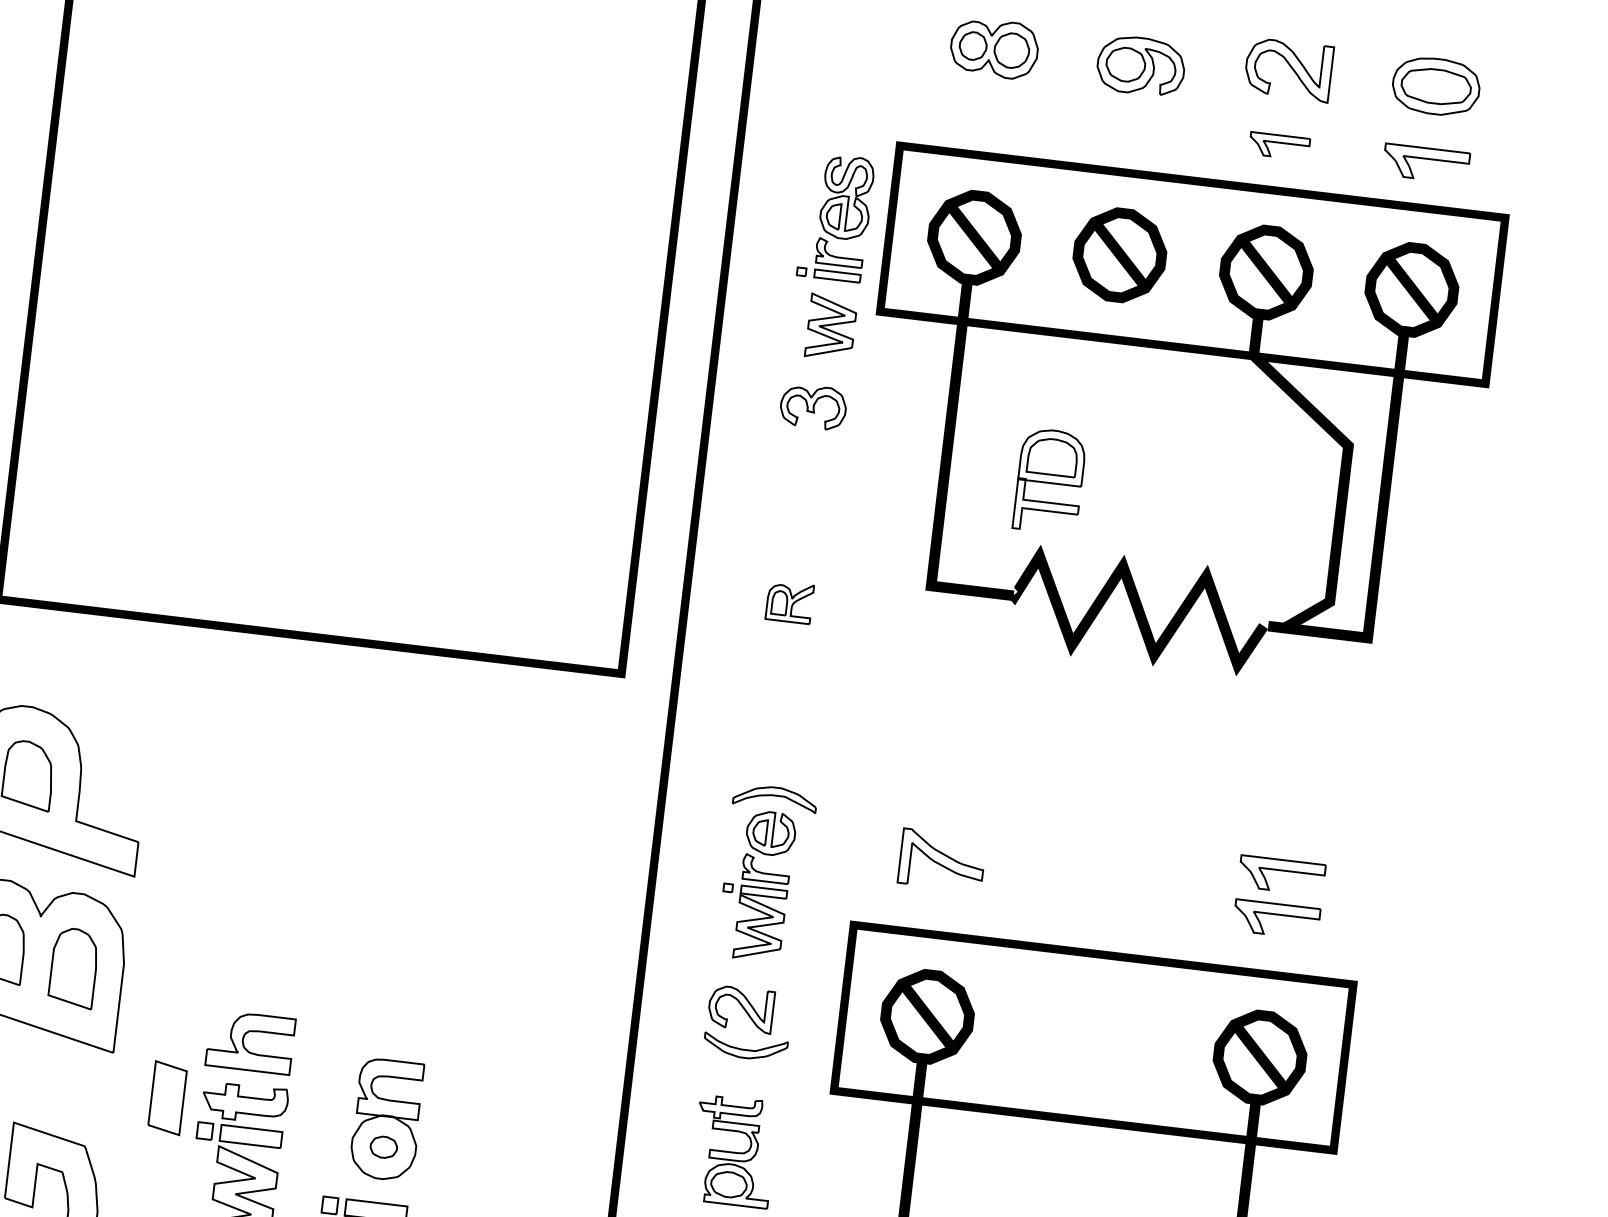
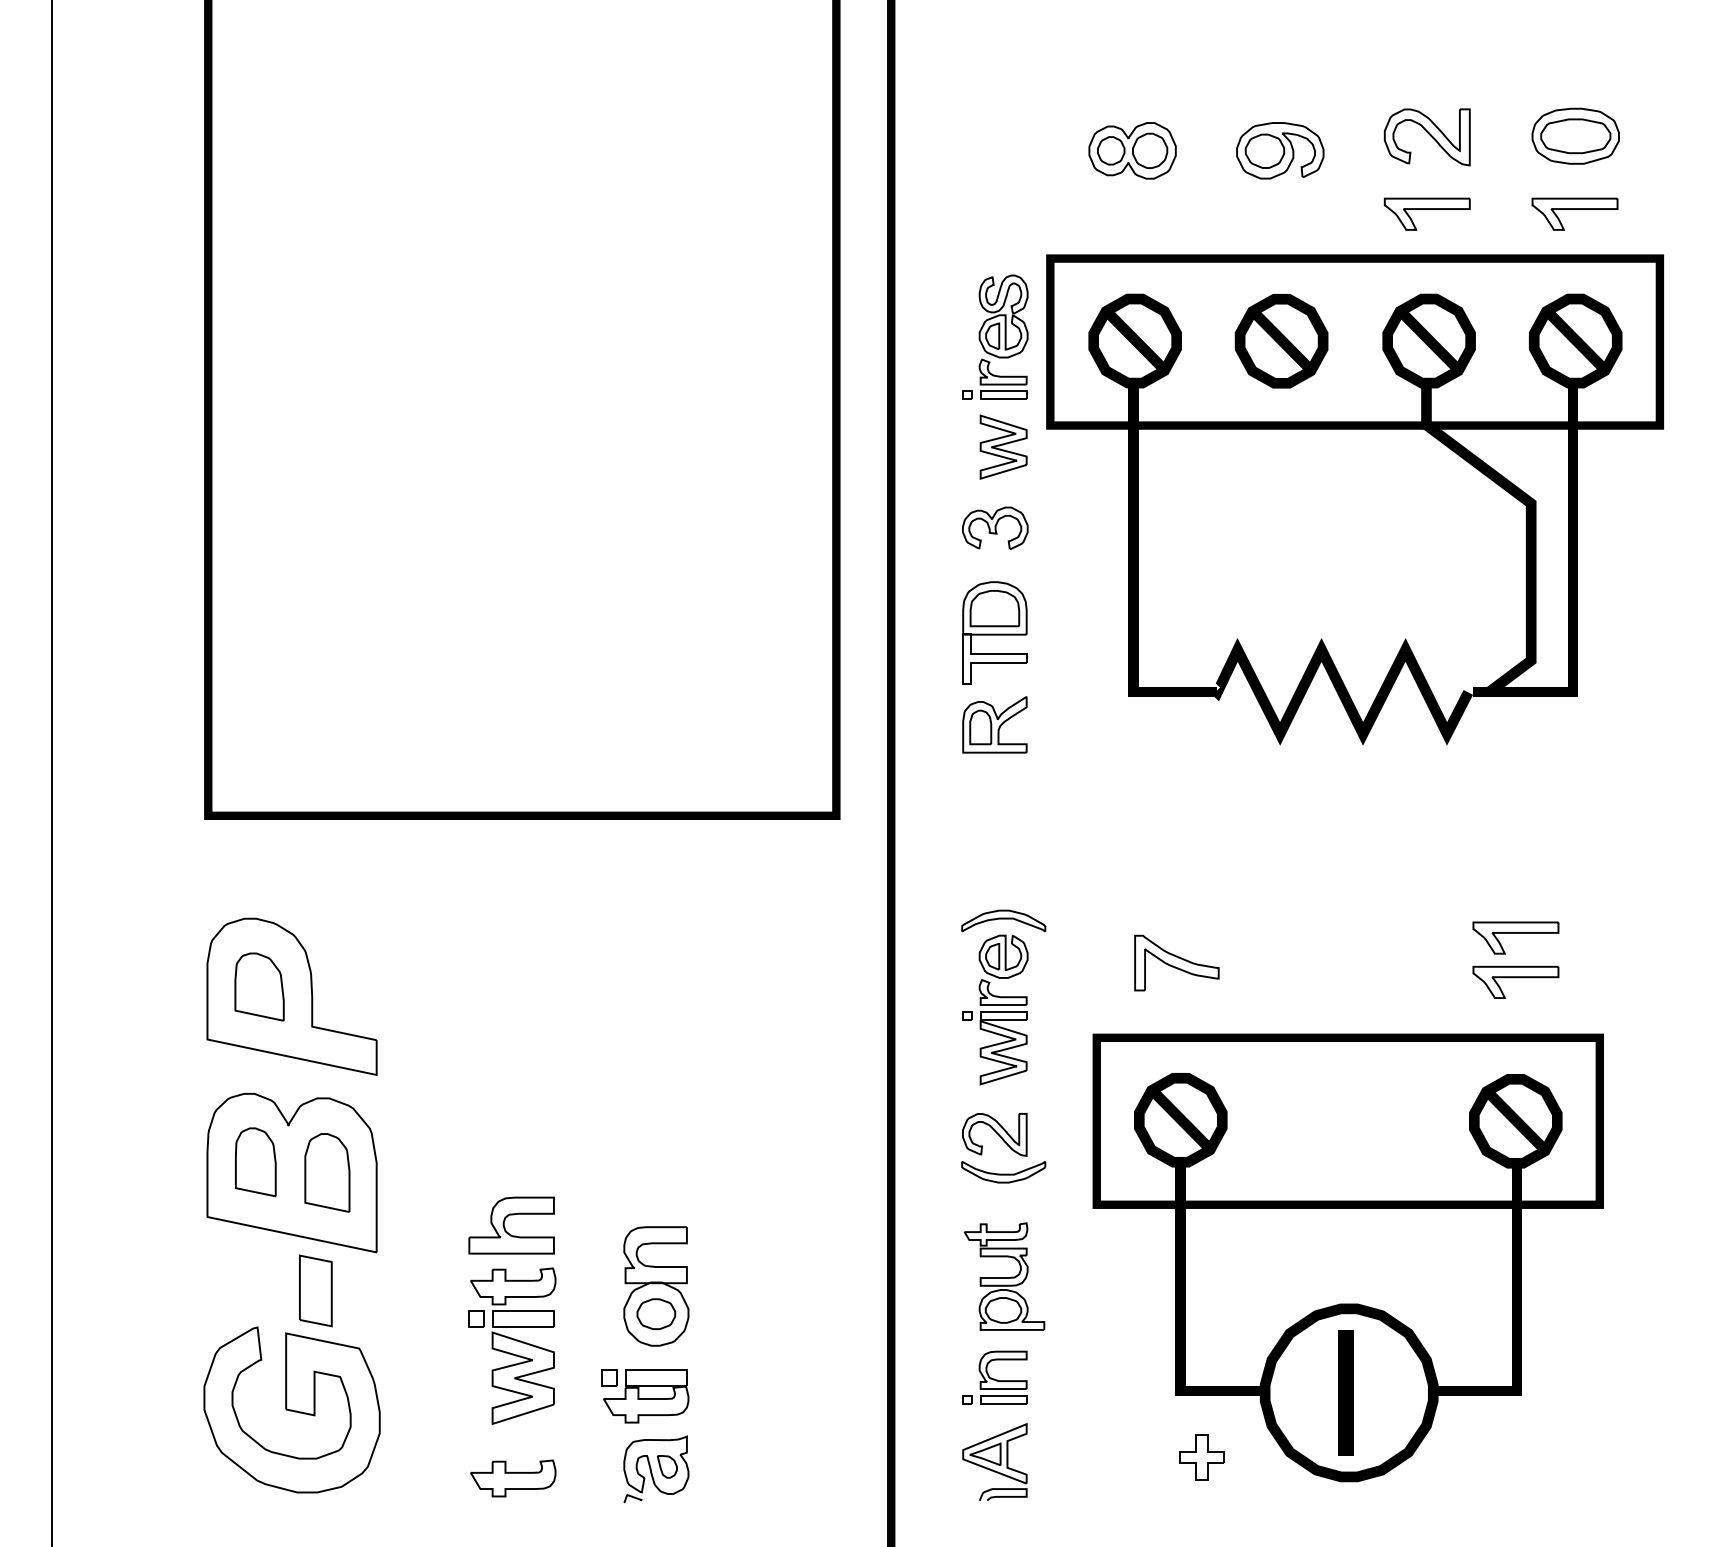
part: (1278, 145) -> (1426, 213), size x1.43
part: (1049, 480) -> (994, 632), moved
part: (789, 601) -> (994, 724), size x1.43
part: (167, 1097) -> (315, 1290), moved
part: (384, 1146) -> (656, 1313), size x1.43

